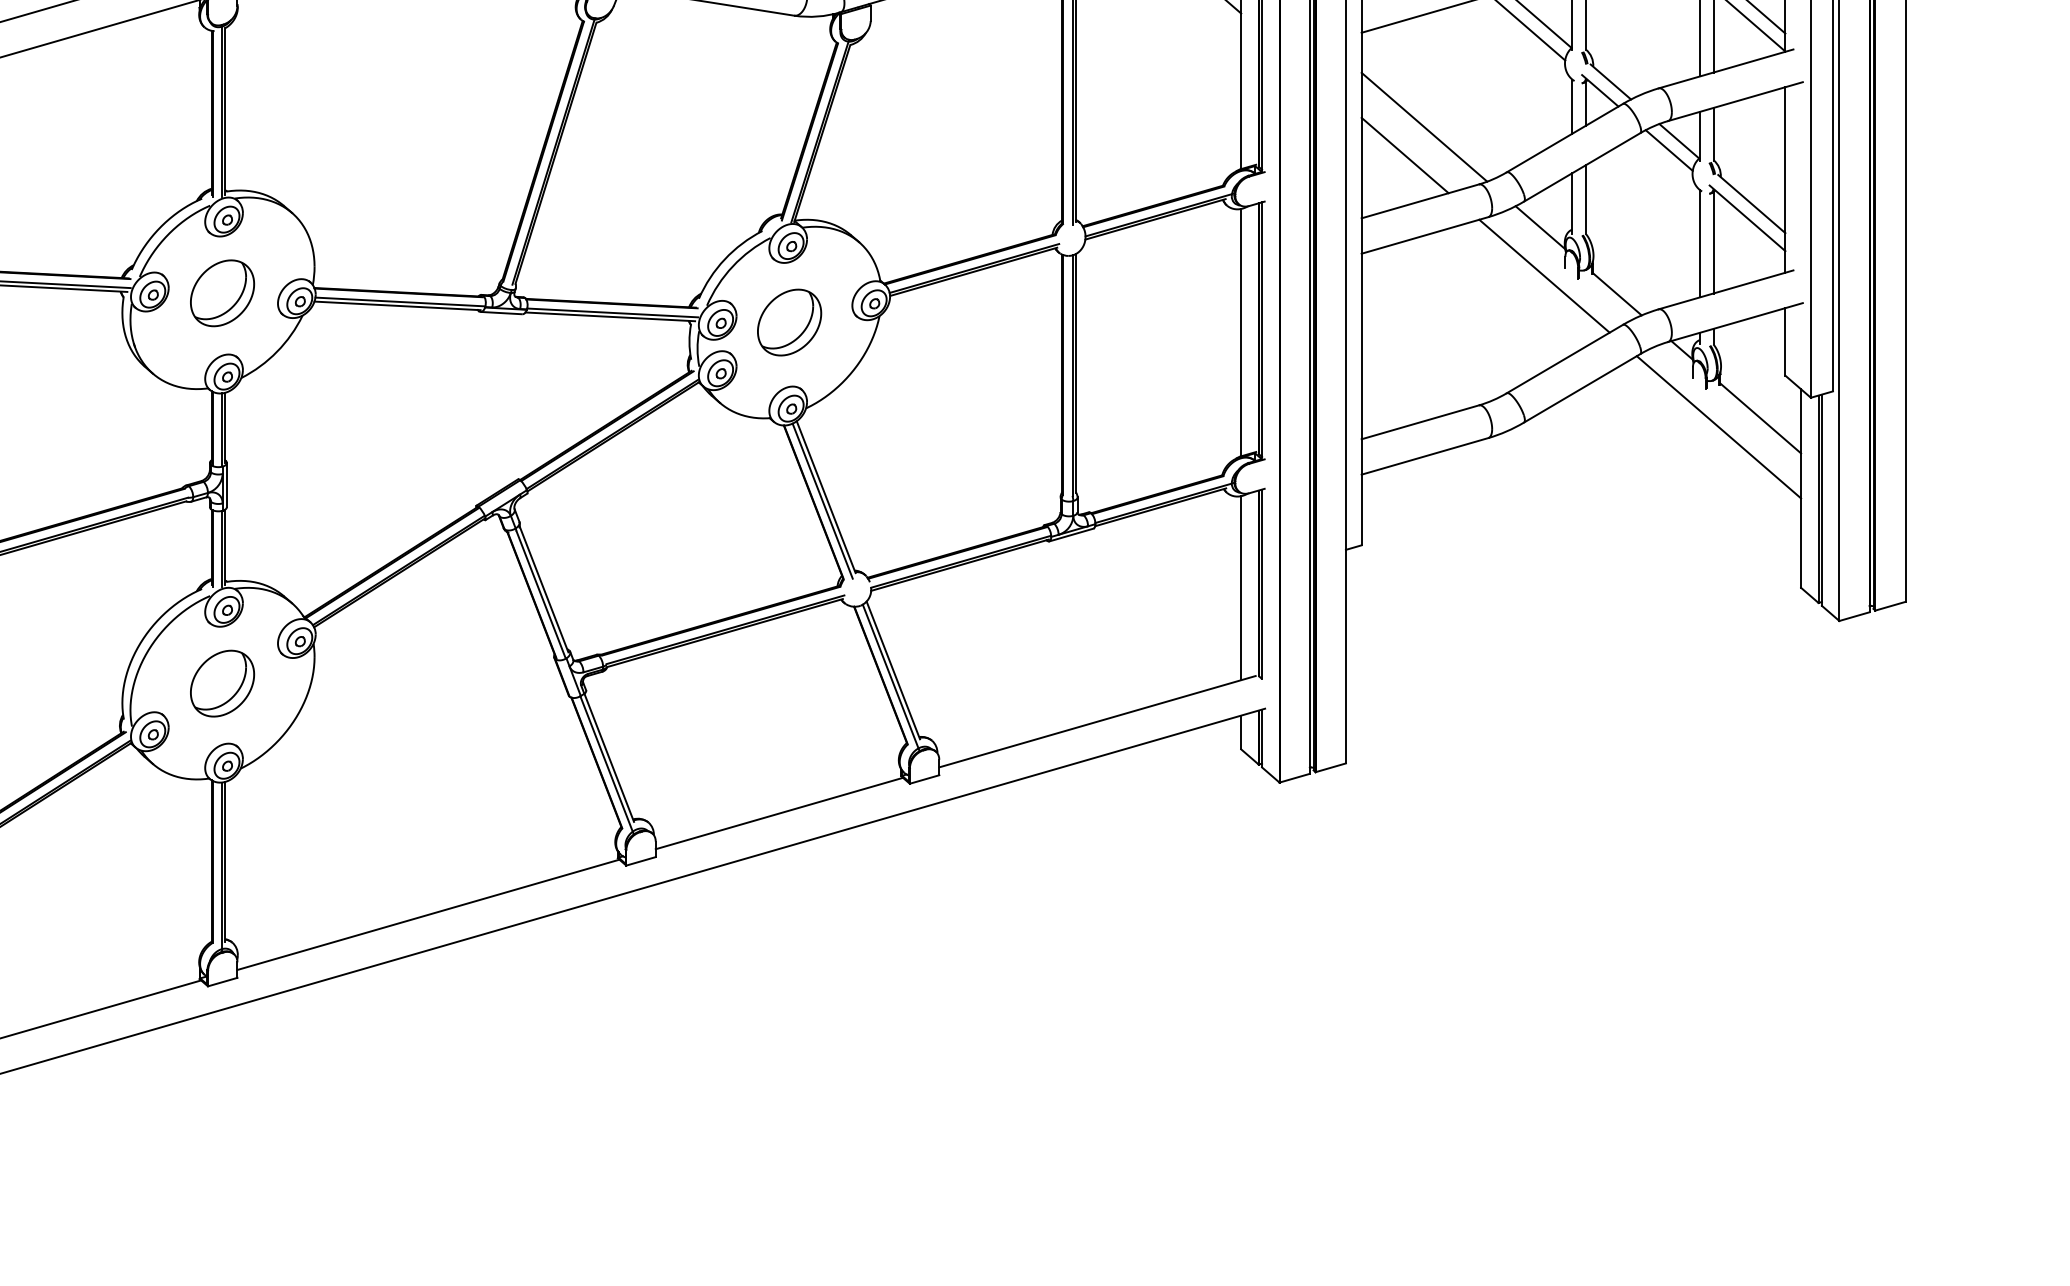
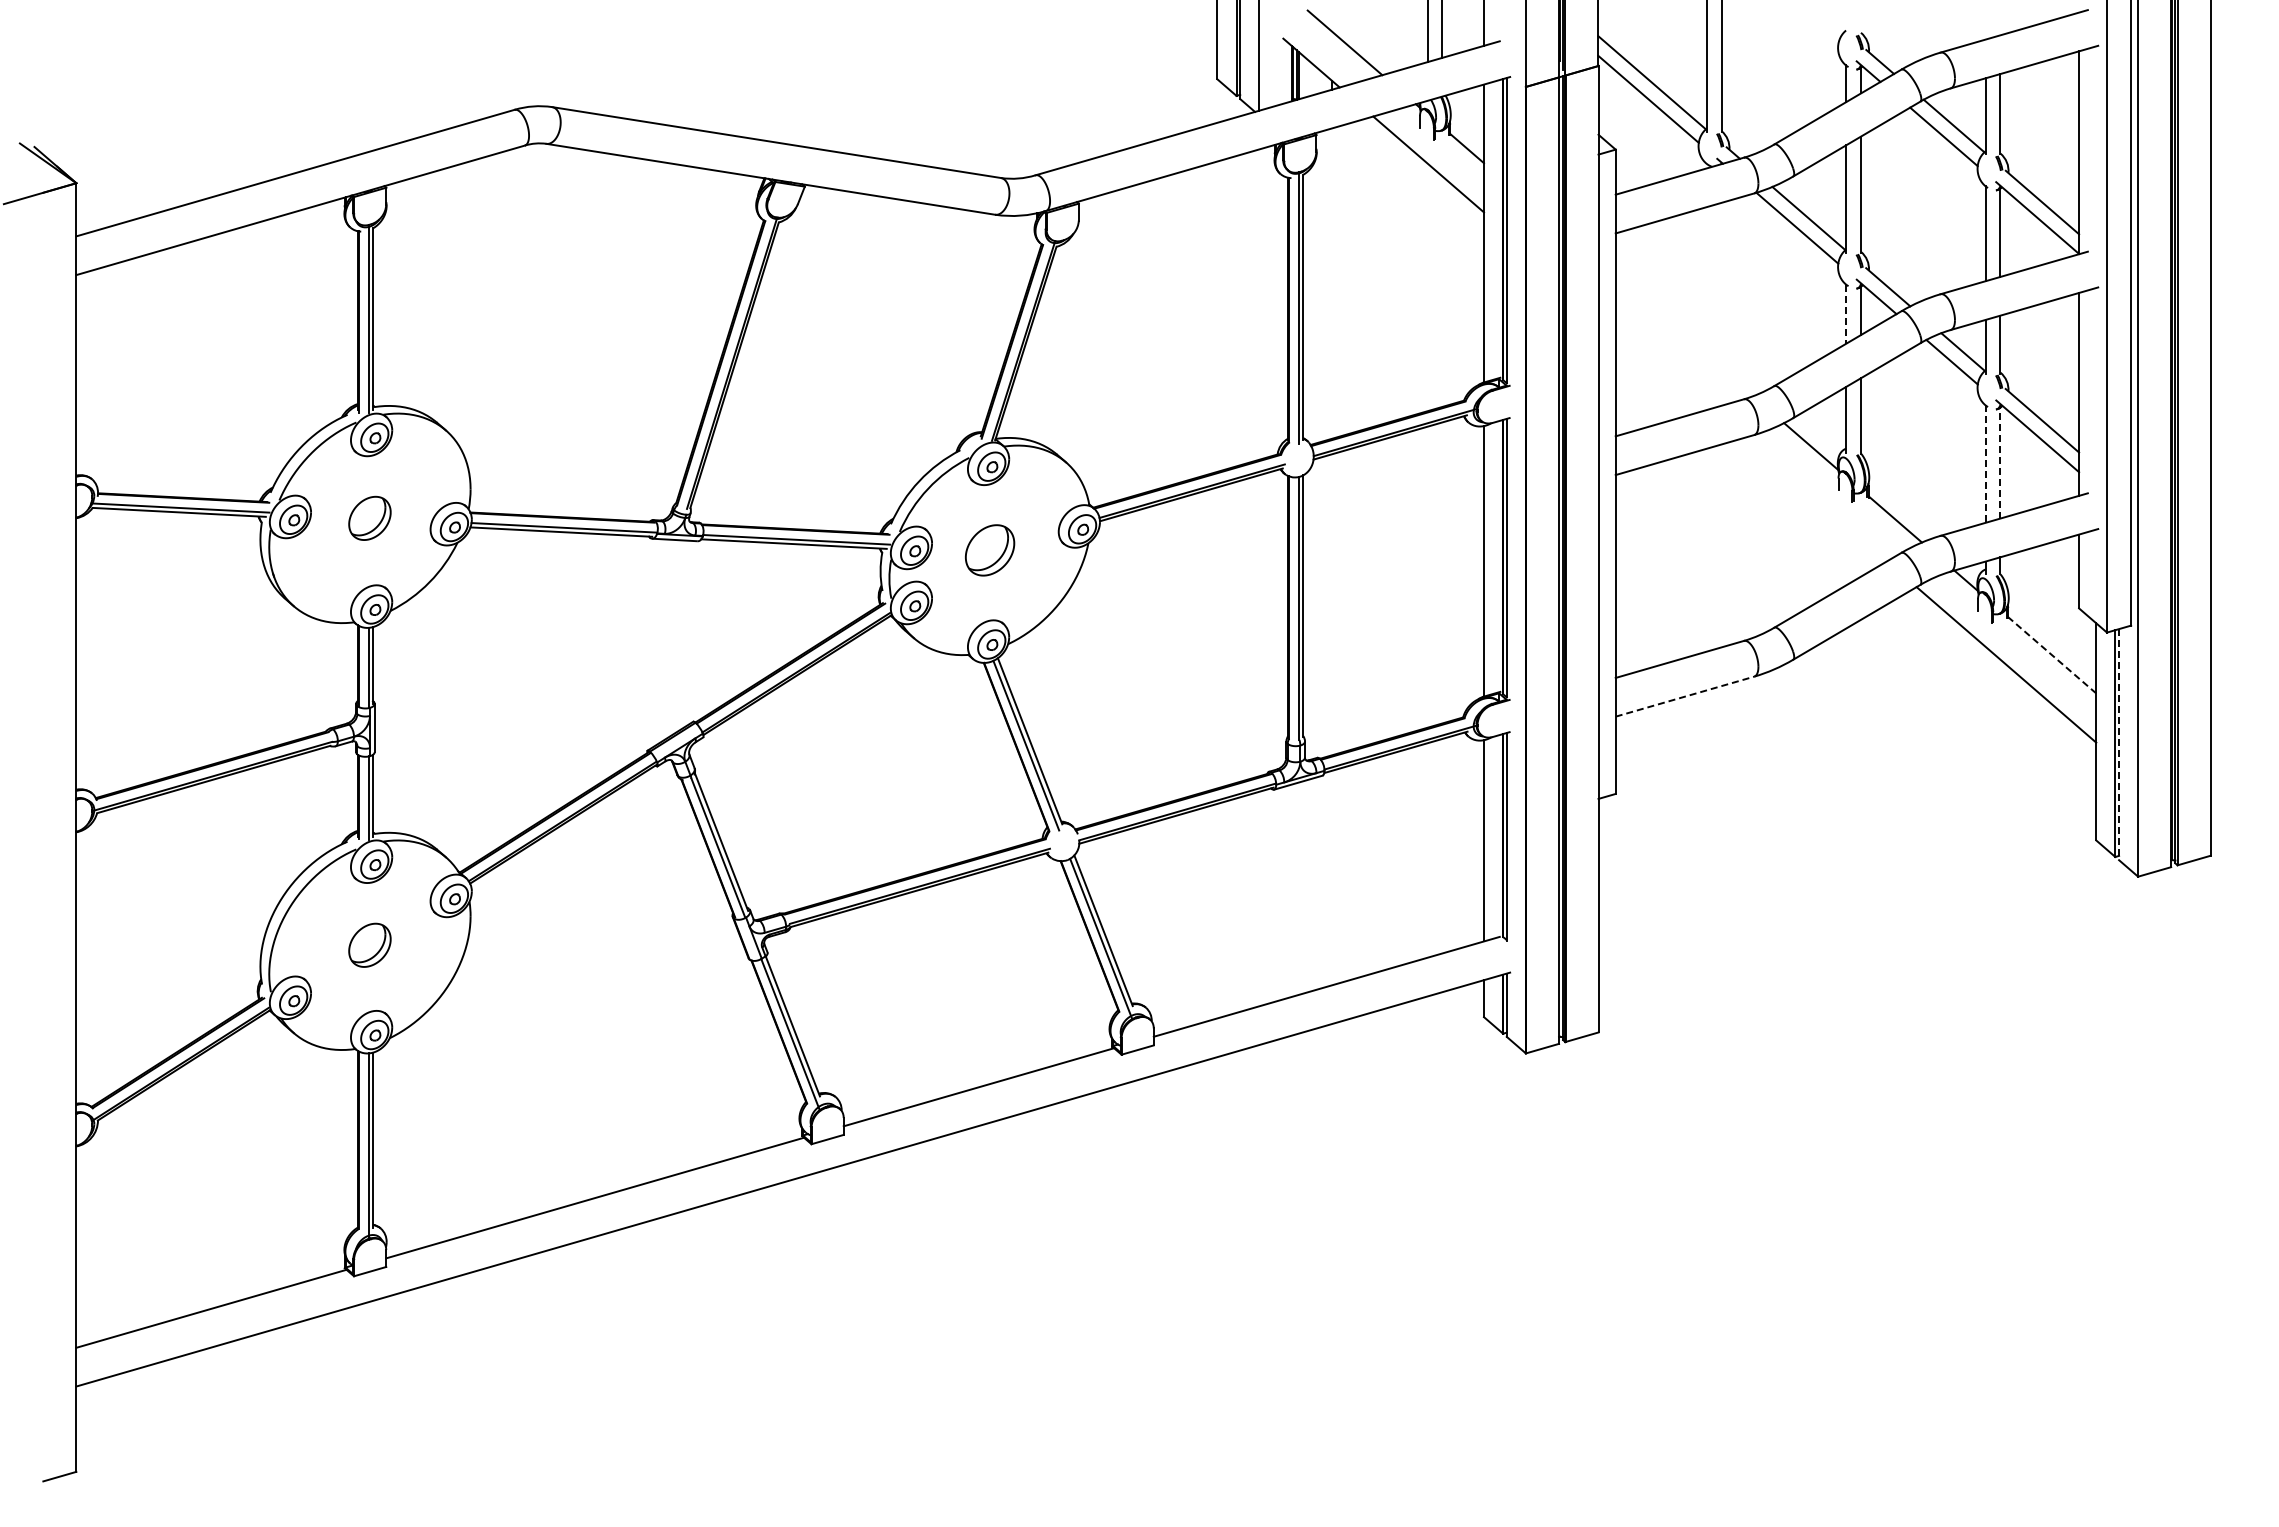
line: (1572, 106) -> (1846, 314), solid -> dashed
line: (1424, 127) -> (1684, 336), removed
line: (1404, 155) -> (1662, 367), removed
line: (1713, 242) -> (2000, 462), solid -> dashed
line: (1699, 244) -> (1985, 464), solid -> dashed
line: (1544, 276) -> (1815, 499), removed
part: (222, 293) -> (369, 518), size x0.6
part: (789, 322) -> (989, 550), size x0.7
line: (1760, 417) -> (2051, 654), solid -> dashed
line: (1425, 456) -> (1685, 696), solid -> dashed
line: (1822, 500) -> (2119, 744), solid -> dashed
part: (222, 683) -> (369, 945), size x0.6

